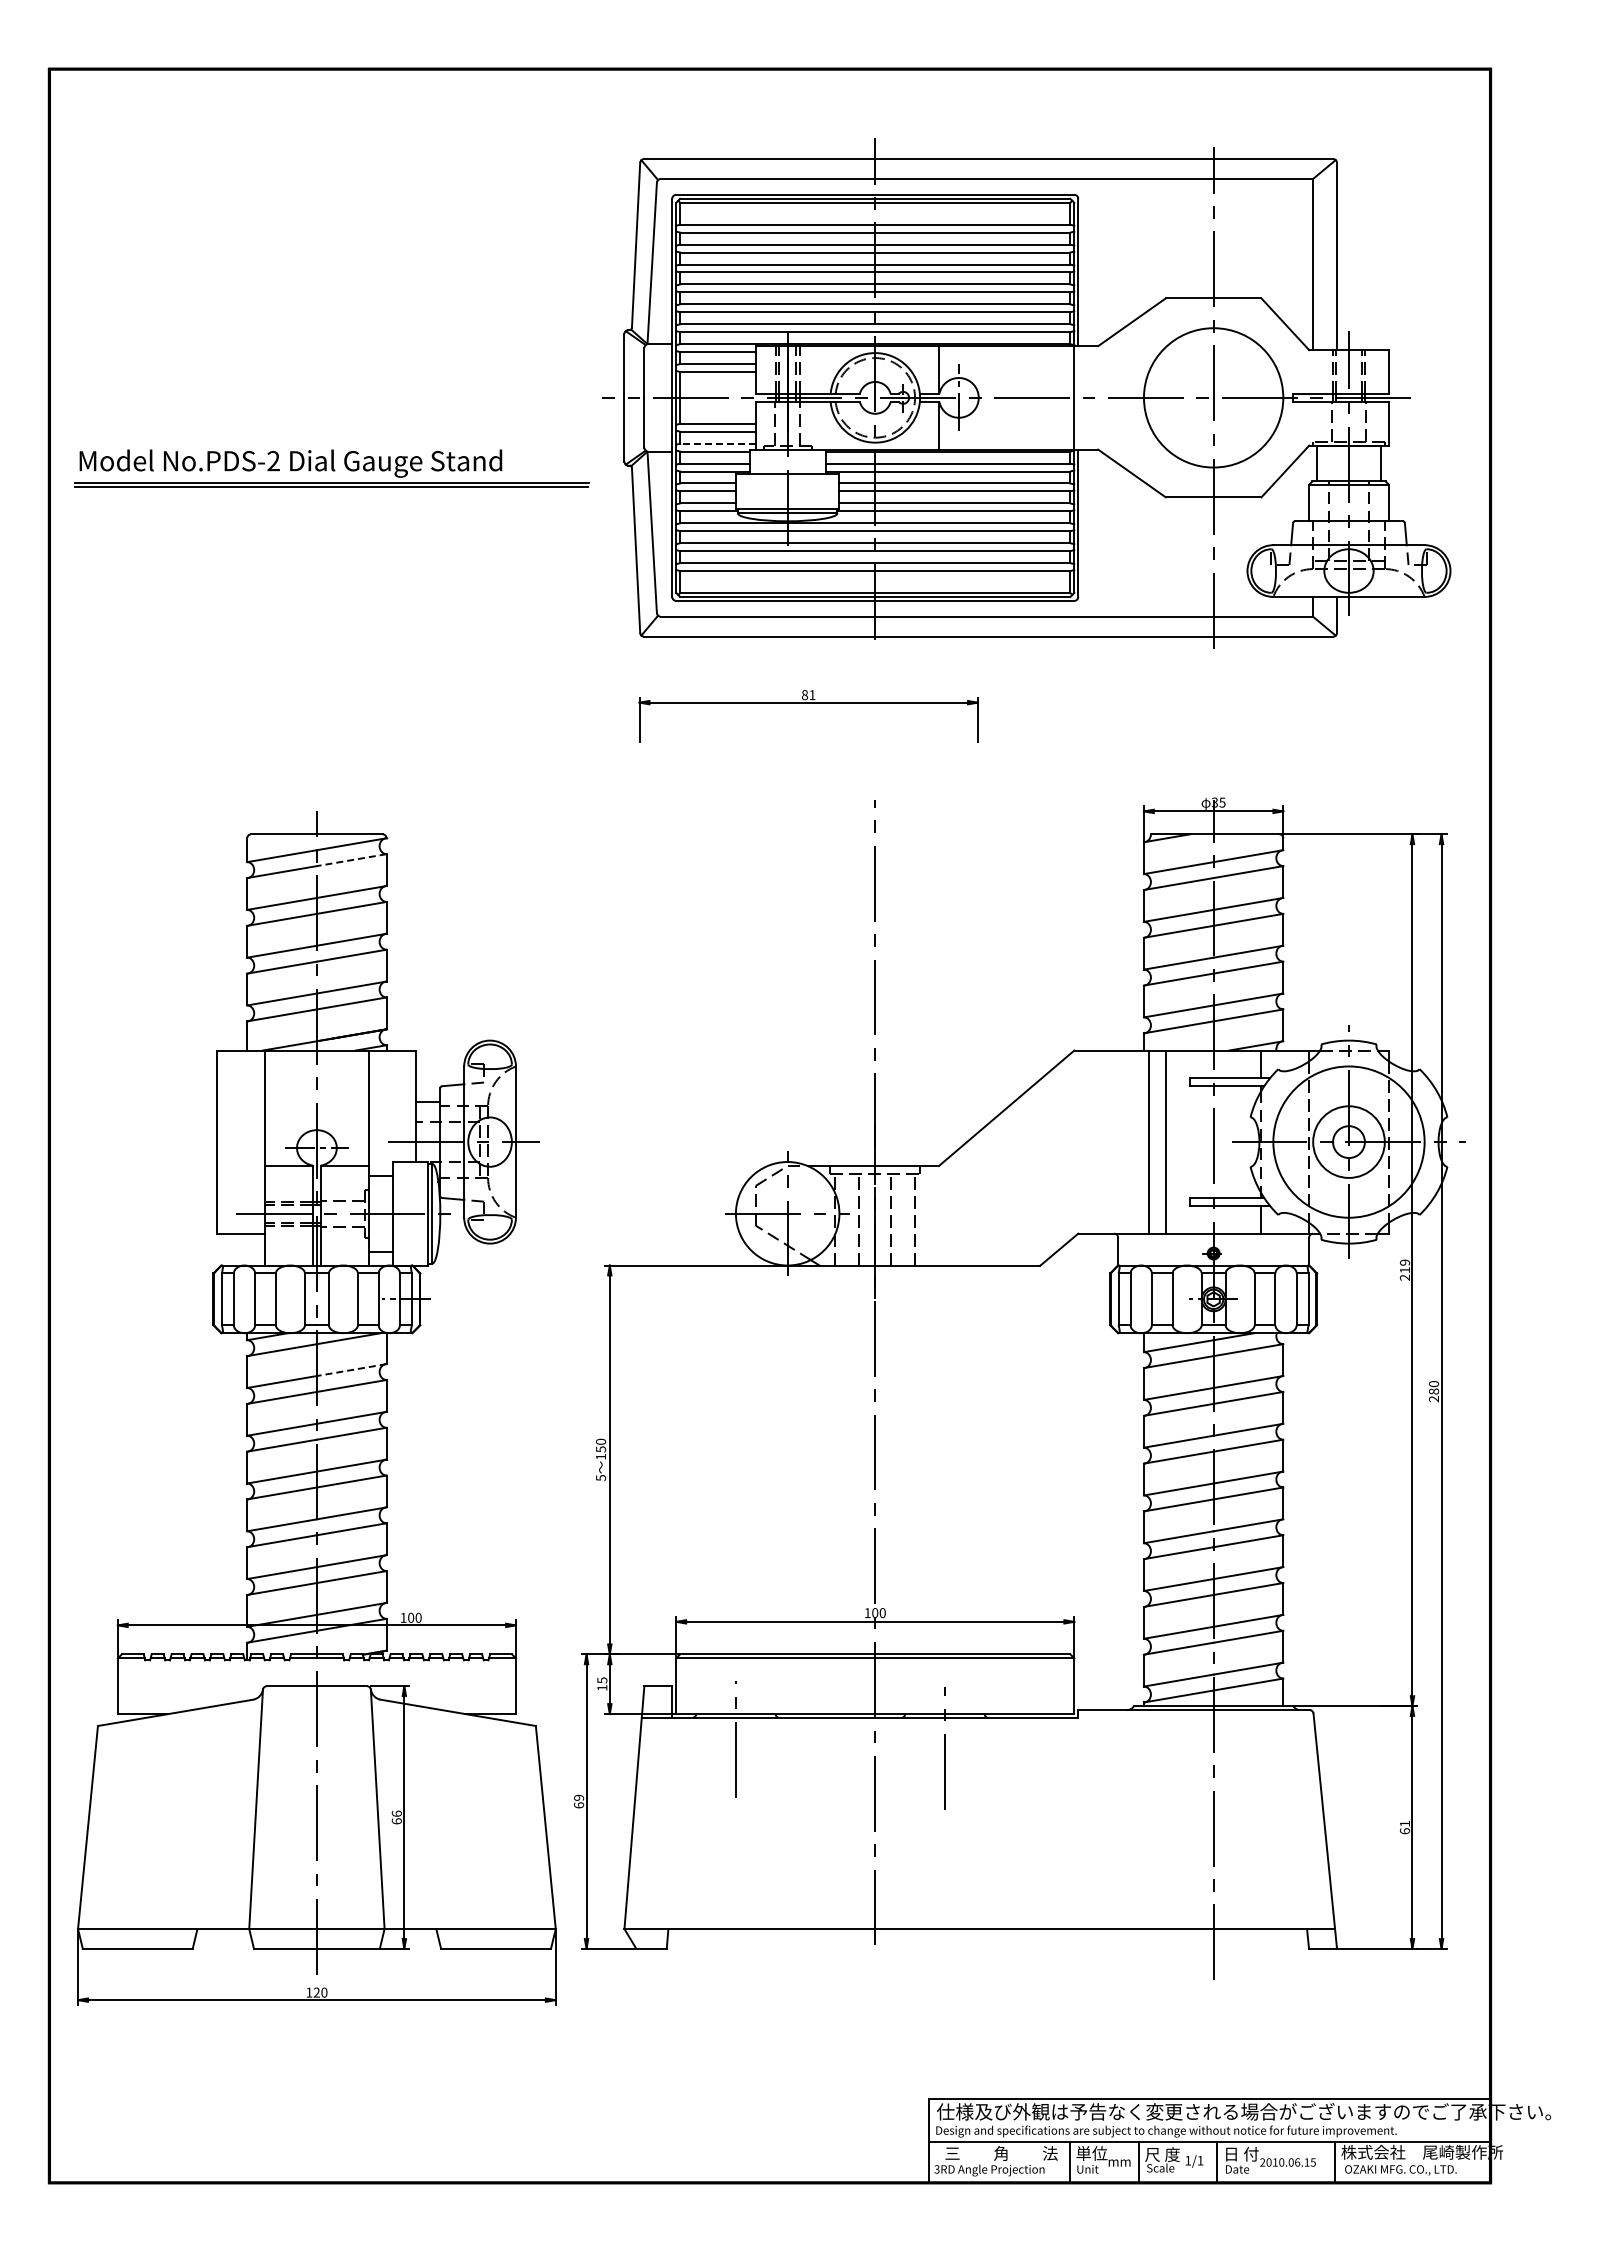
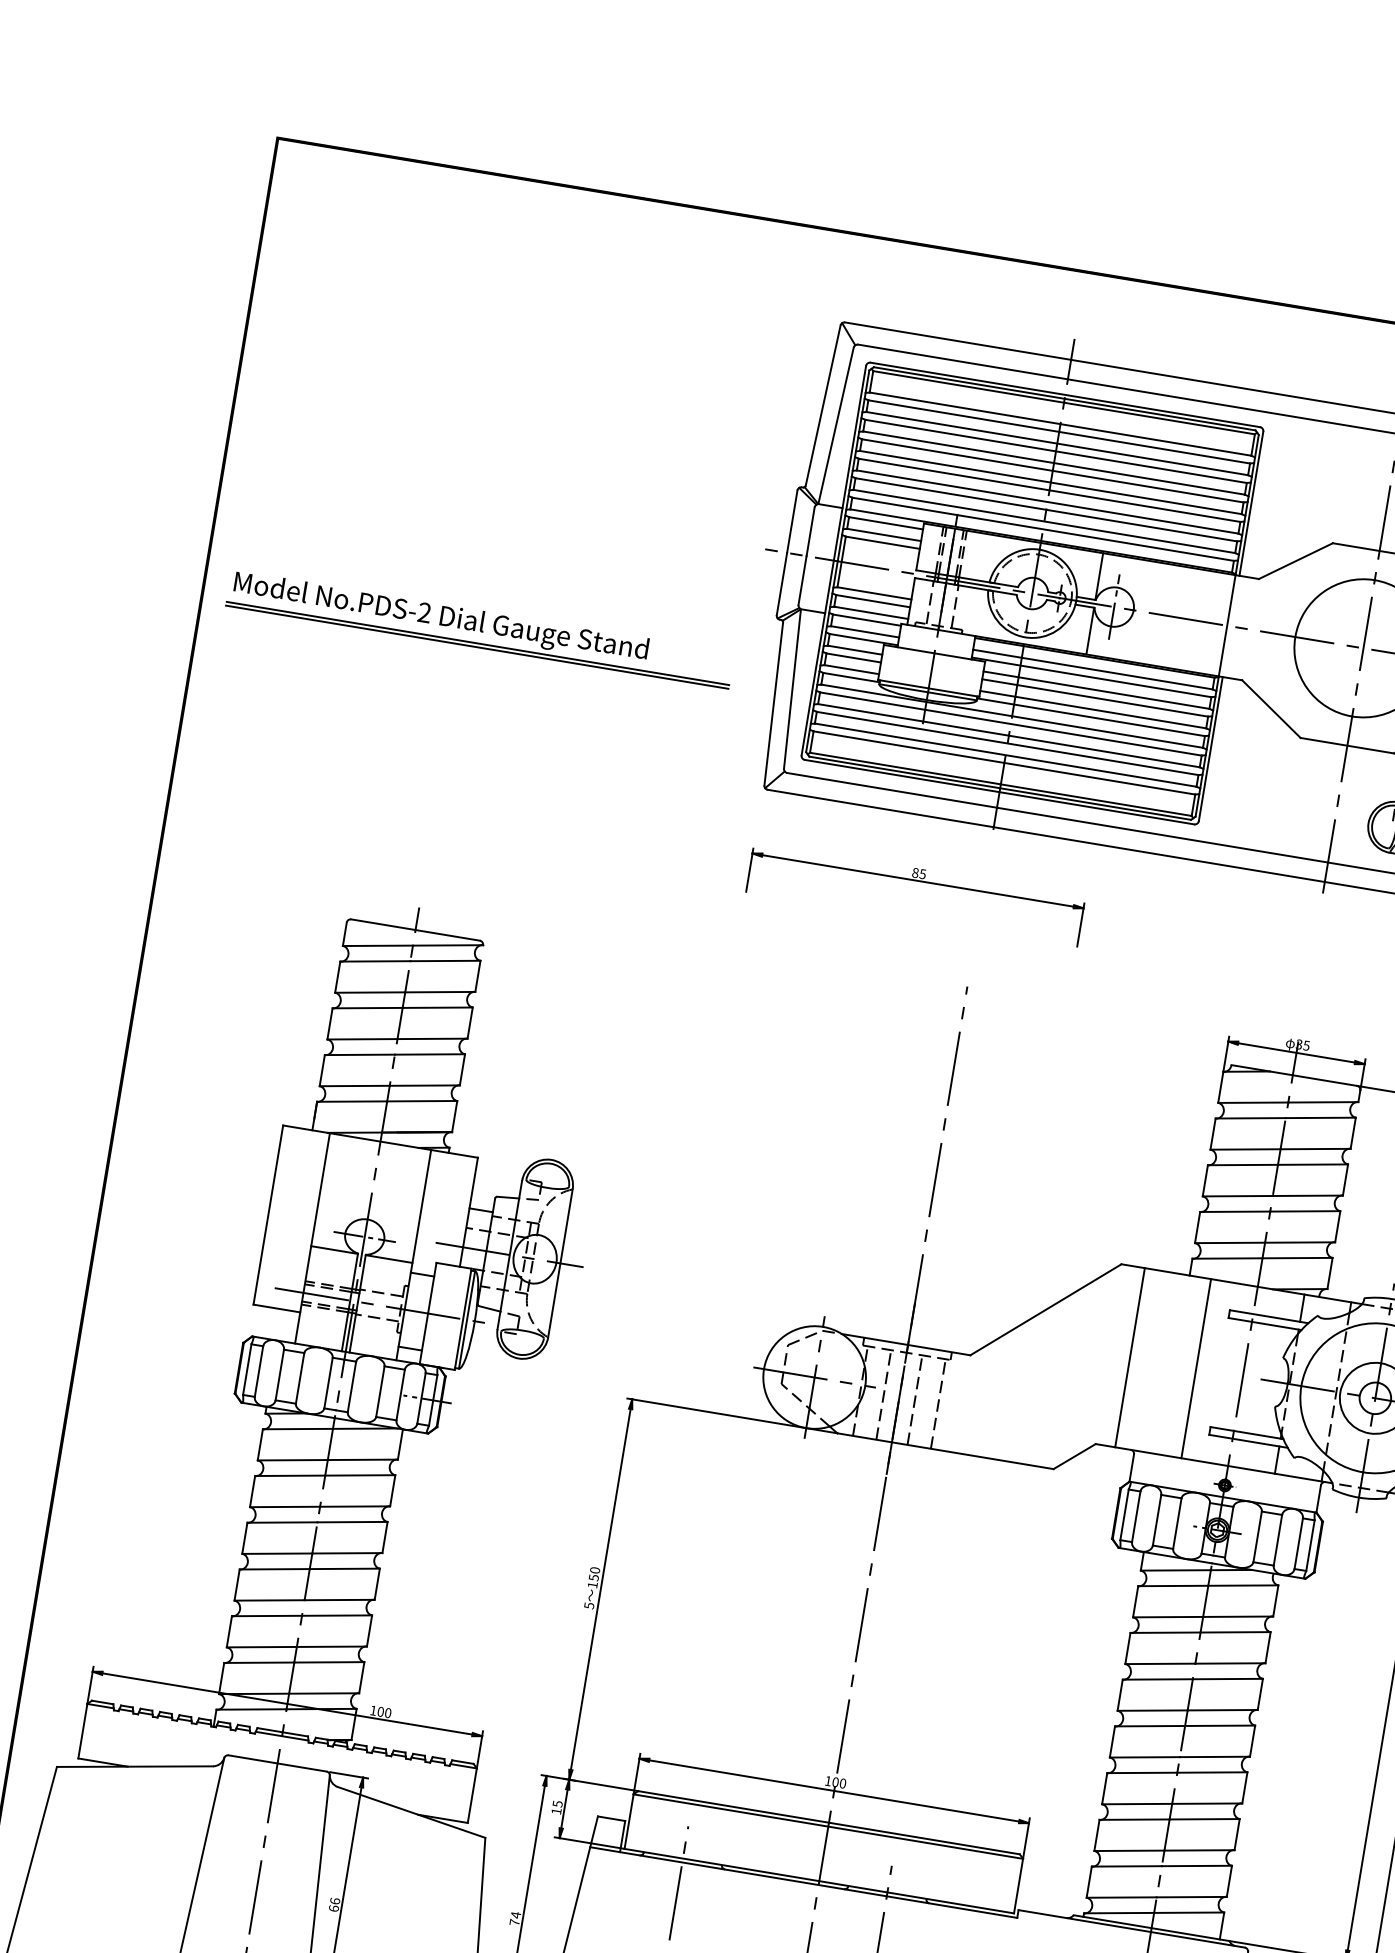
line: (718, 443) -> (871, 612), dashed -> solid
part: (331, 468) -> (480, 629), moved
text: (812, 695) -> (922, 874), 81 -> 85
line: (351, 860) -> (445, 961), dashed -> solid
line: (1149, 1141) -> (1130, 1357), moved
line: (351, 1370) -> (362, 1460), dashed -> solid
text: (579, 1801) -> (515, 1918), 69 -> 74

